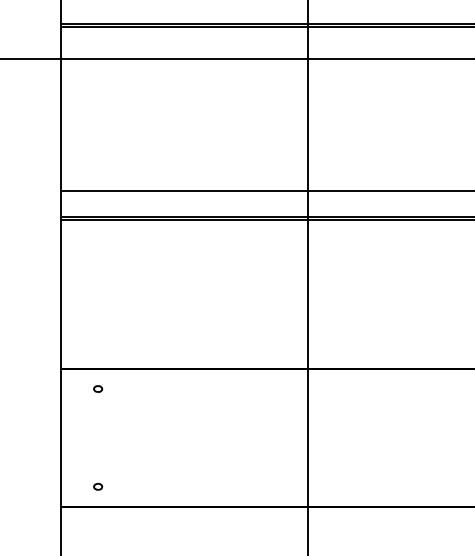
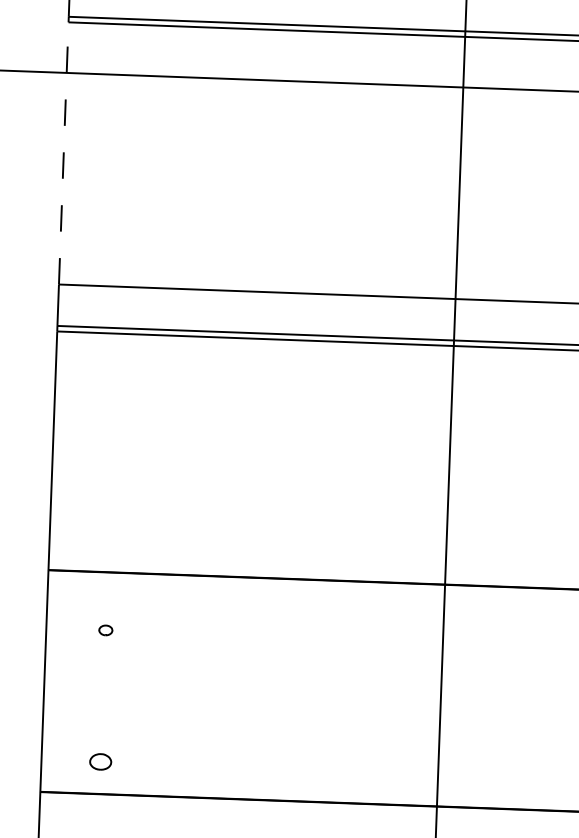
line: (61, 109) -> (64, 154), solid -> dashed
part: (98, 388) -> (106, 629), moved
part: (98, 486) -> (101, 761), size x1.6

